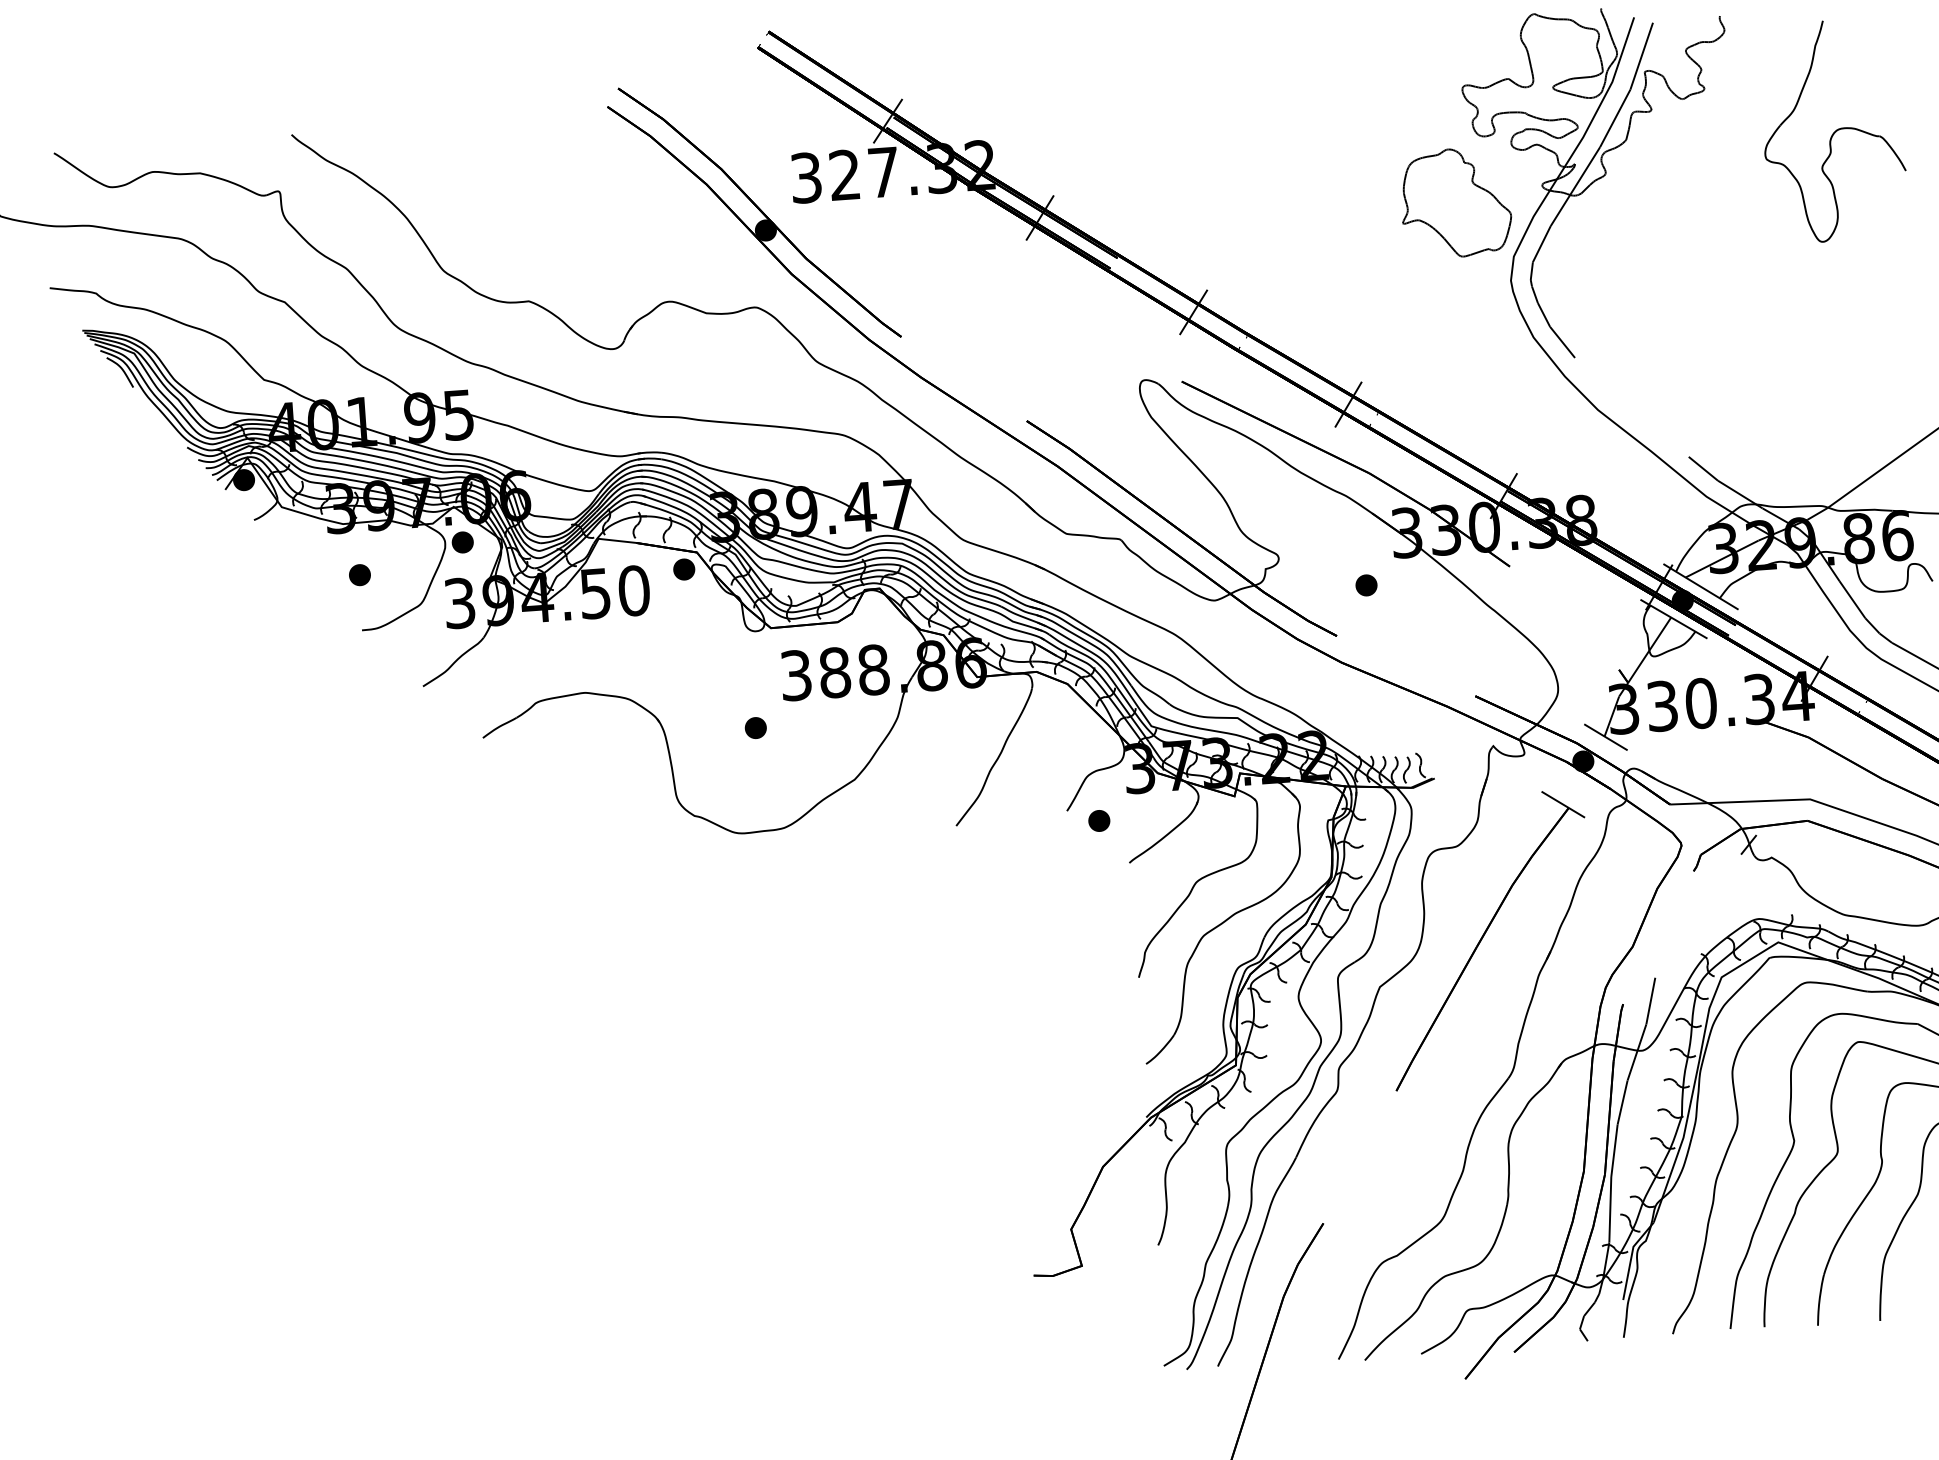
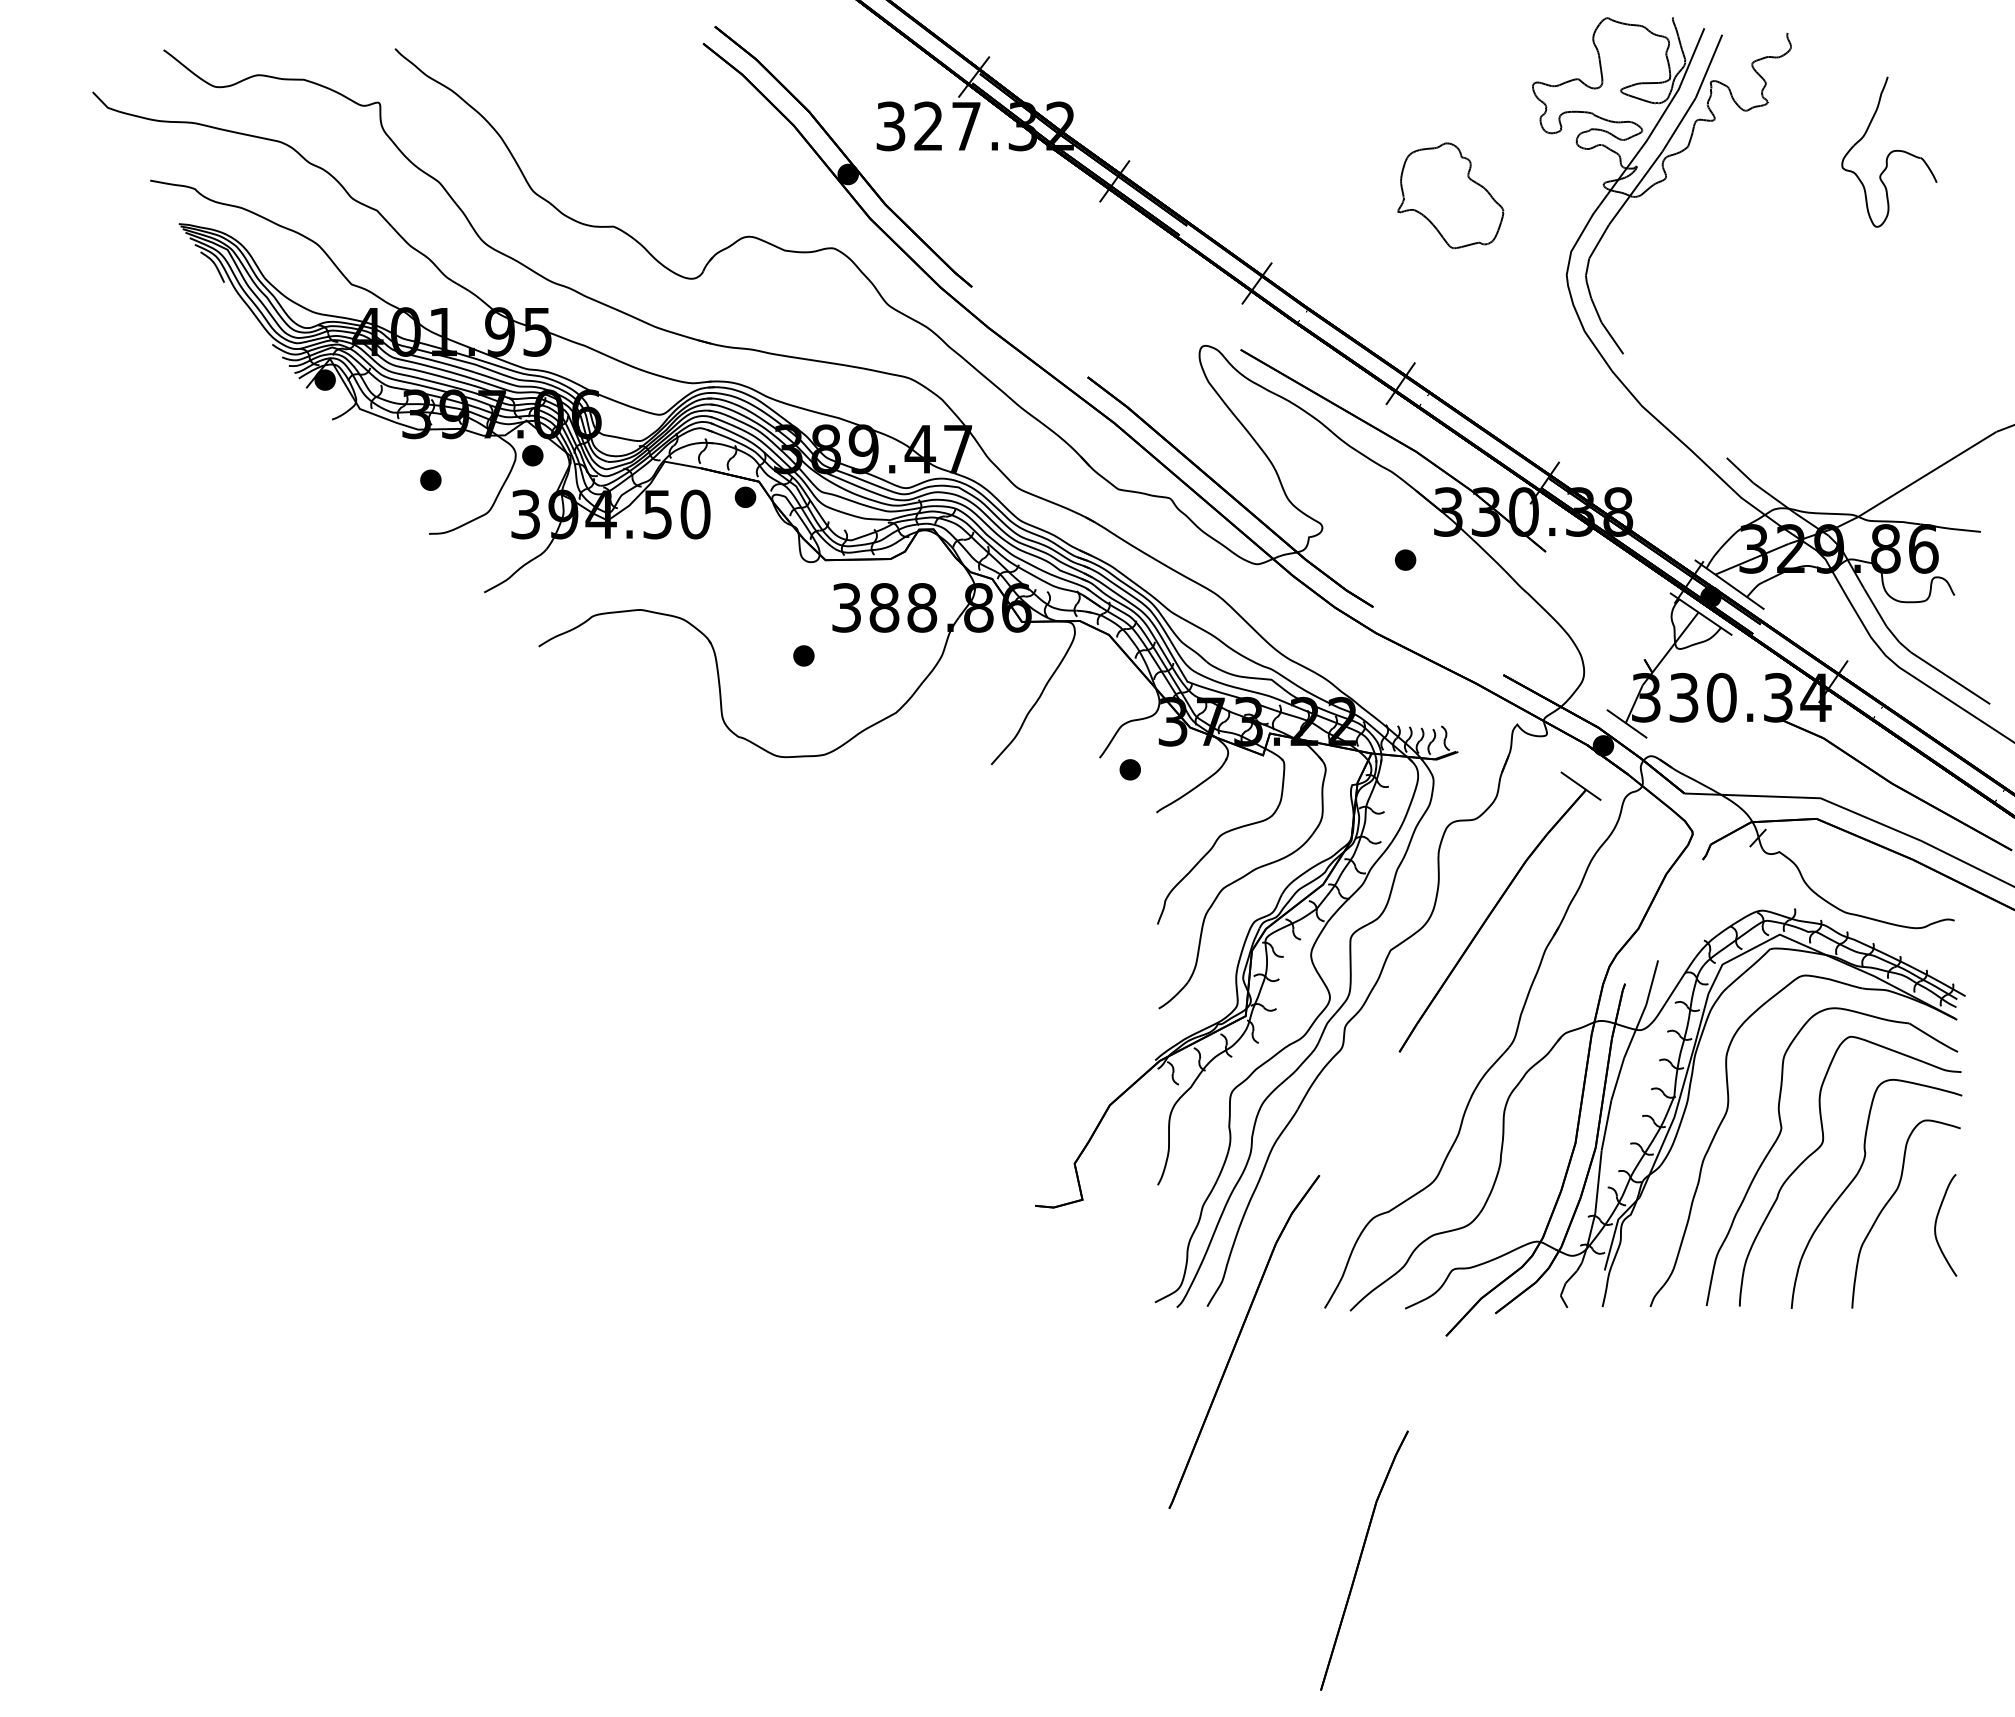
part: (1833, 130) -> (1889, 151), size x0.7
part: (1455, 202) -> (1450, 195), moved

